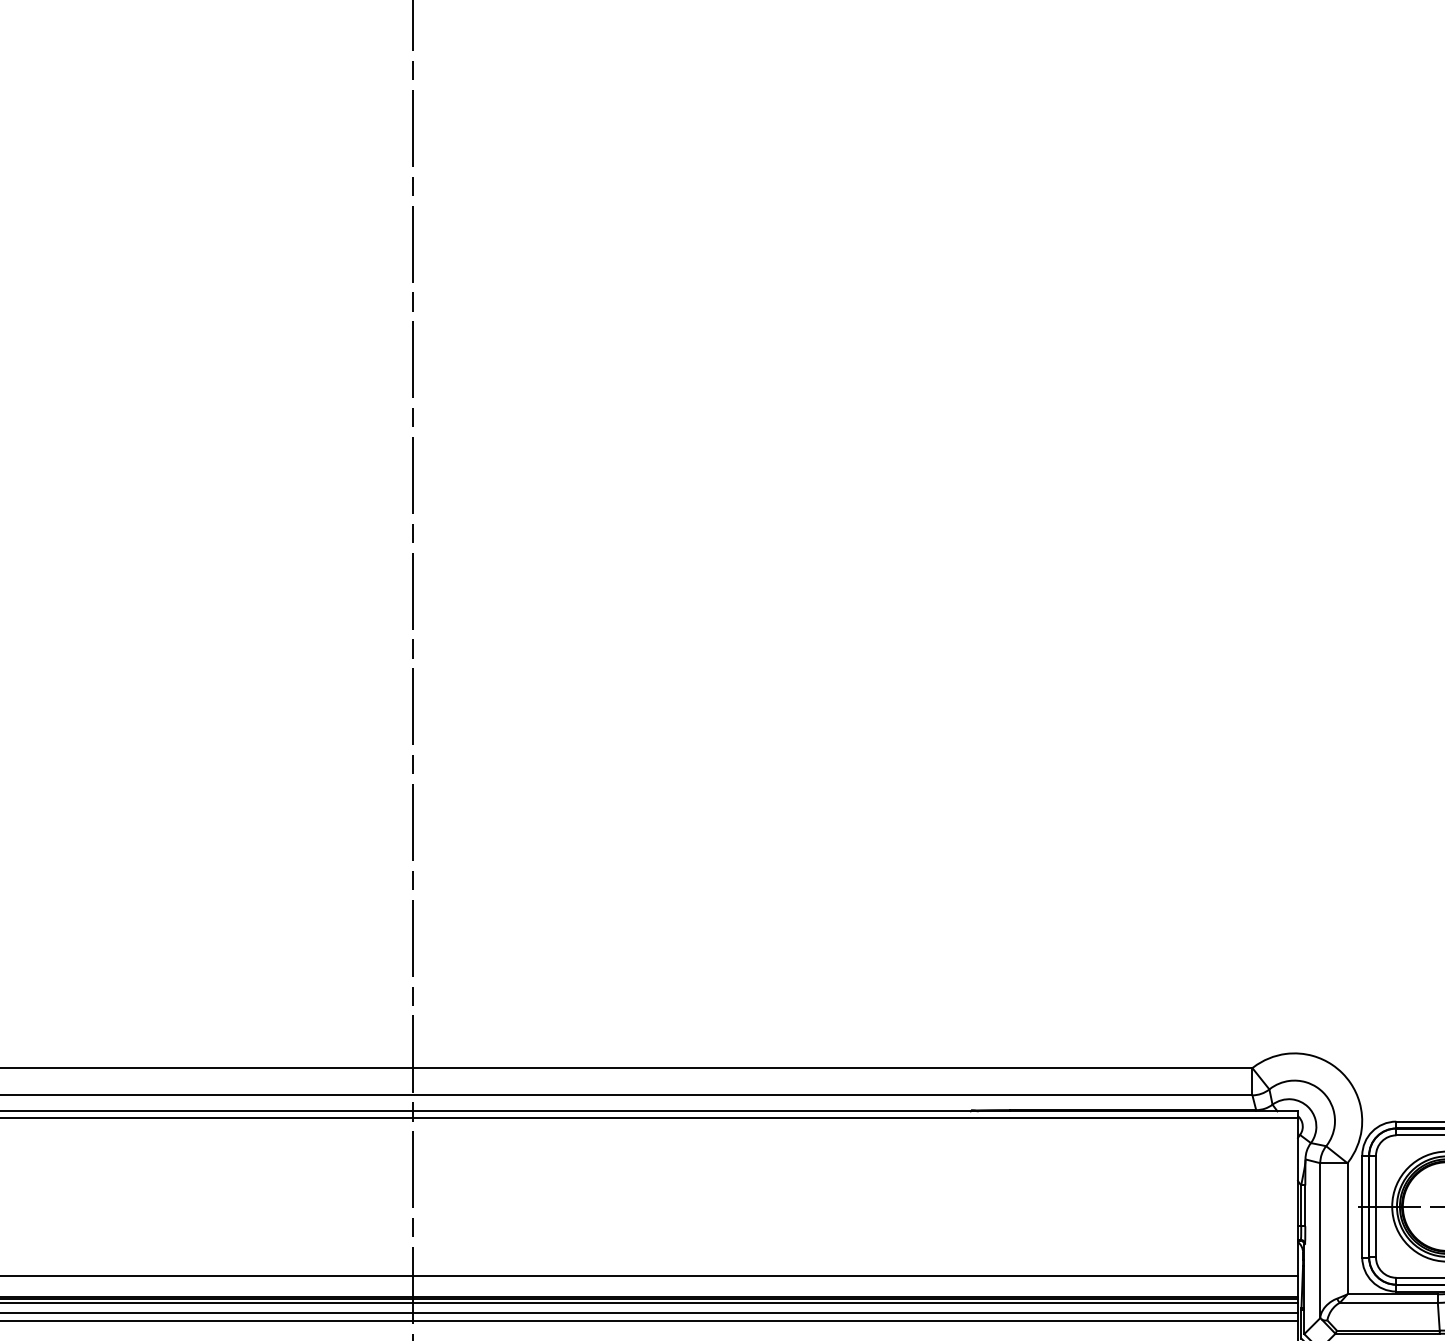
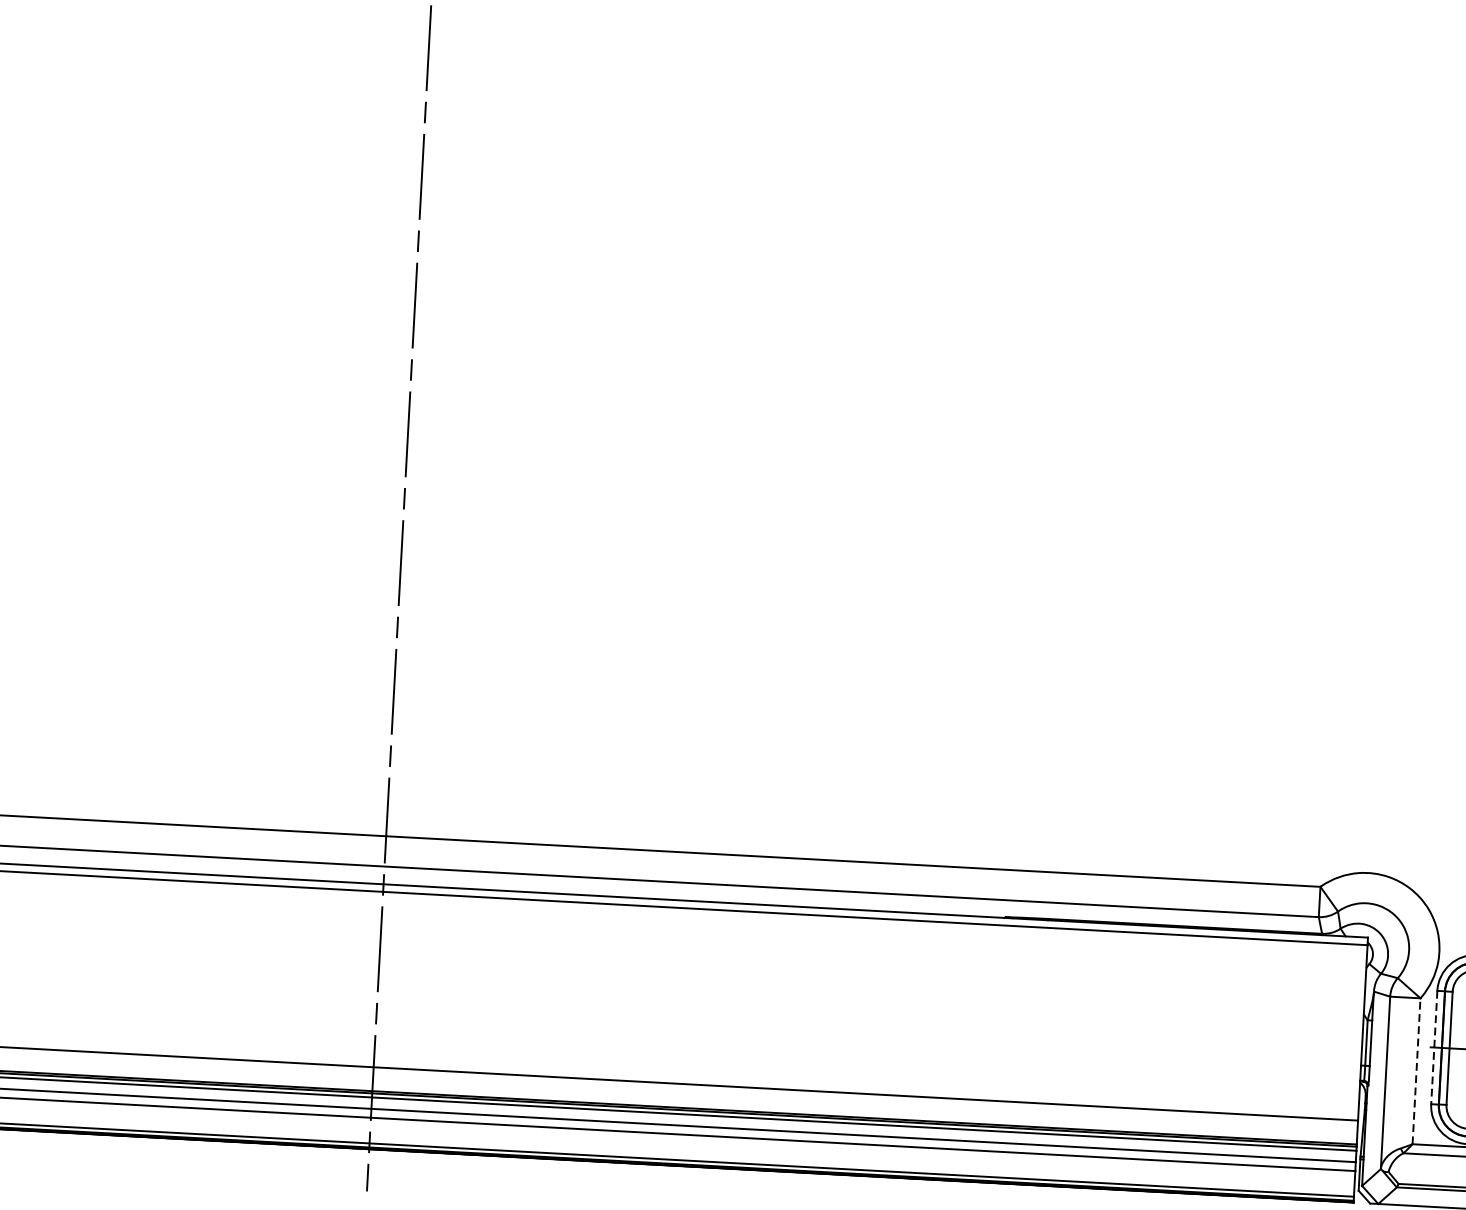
line: (1362, 1206) -> (1434, 1047), solid -> dashed
line: (1347, 1228) -> (1416, 1071), solid -> dashed

